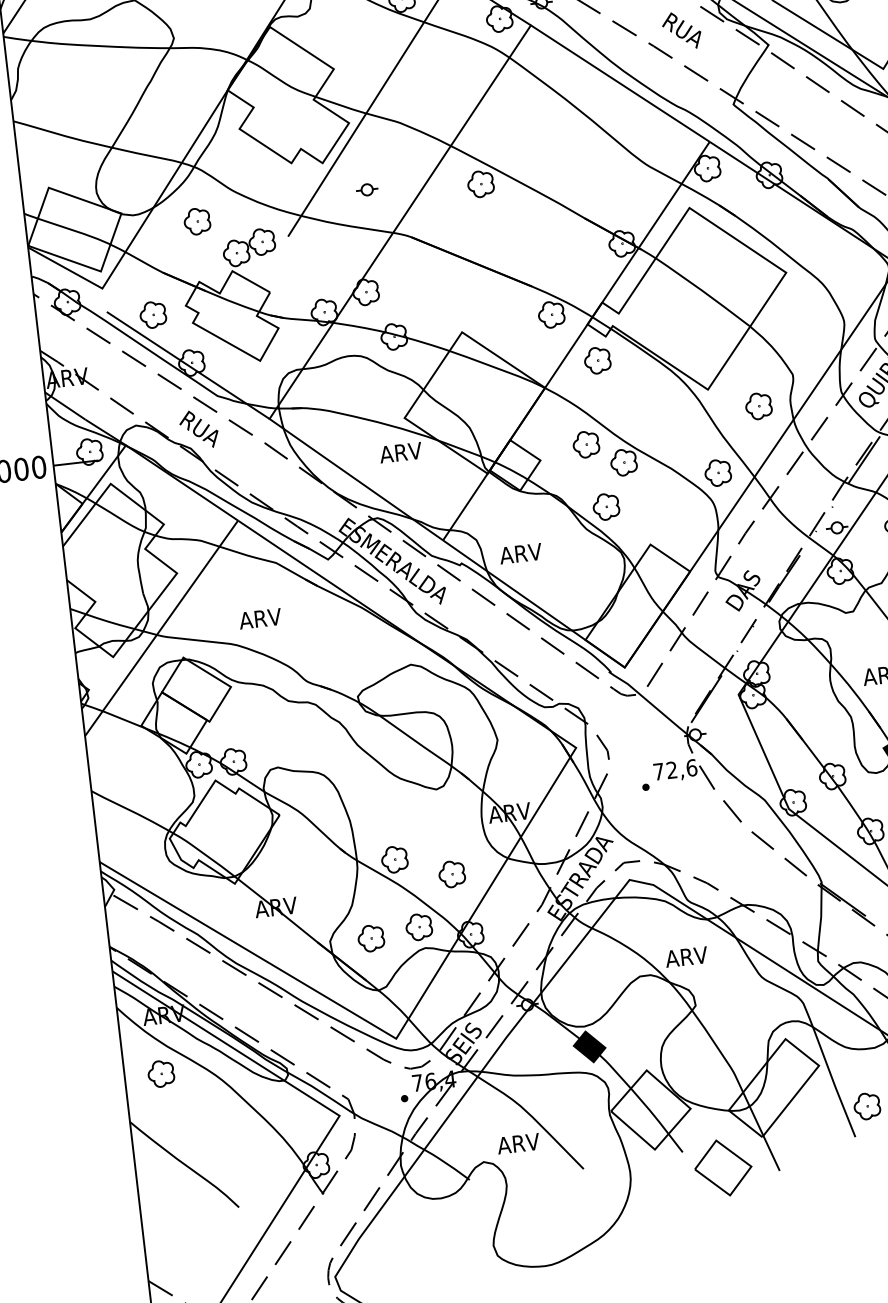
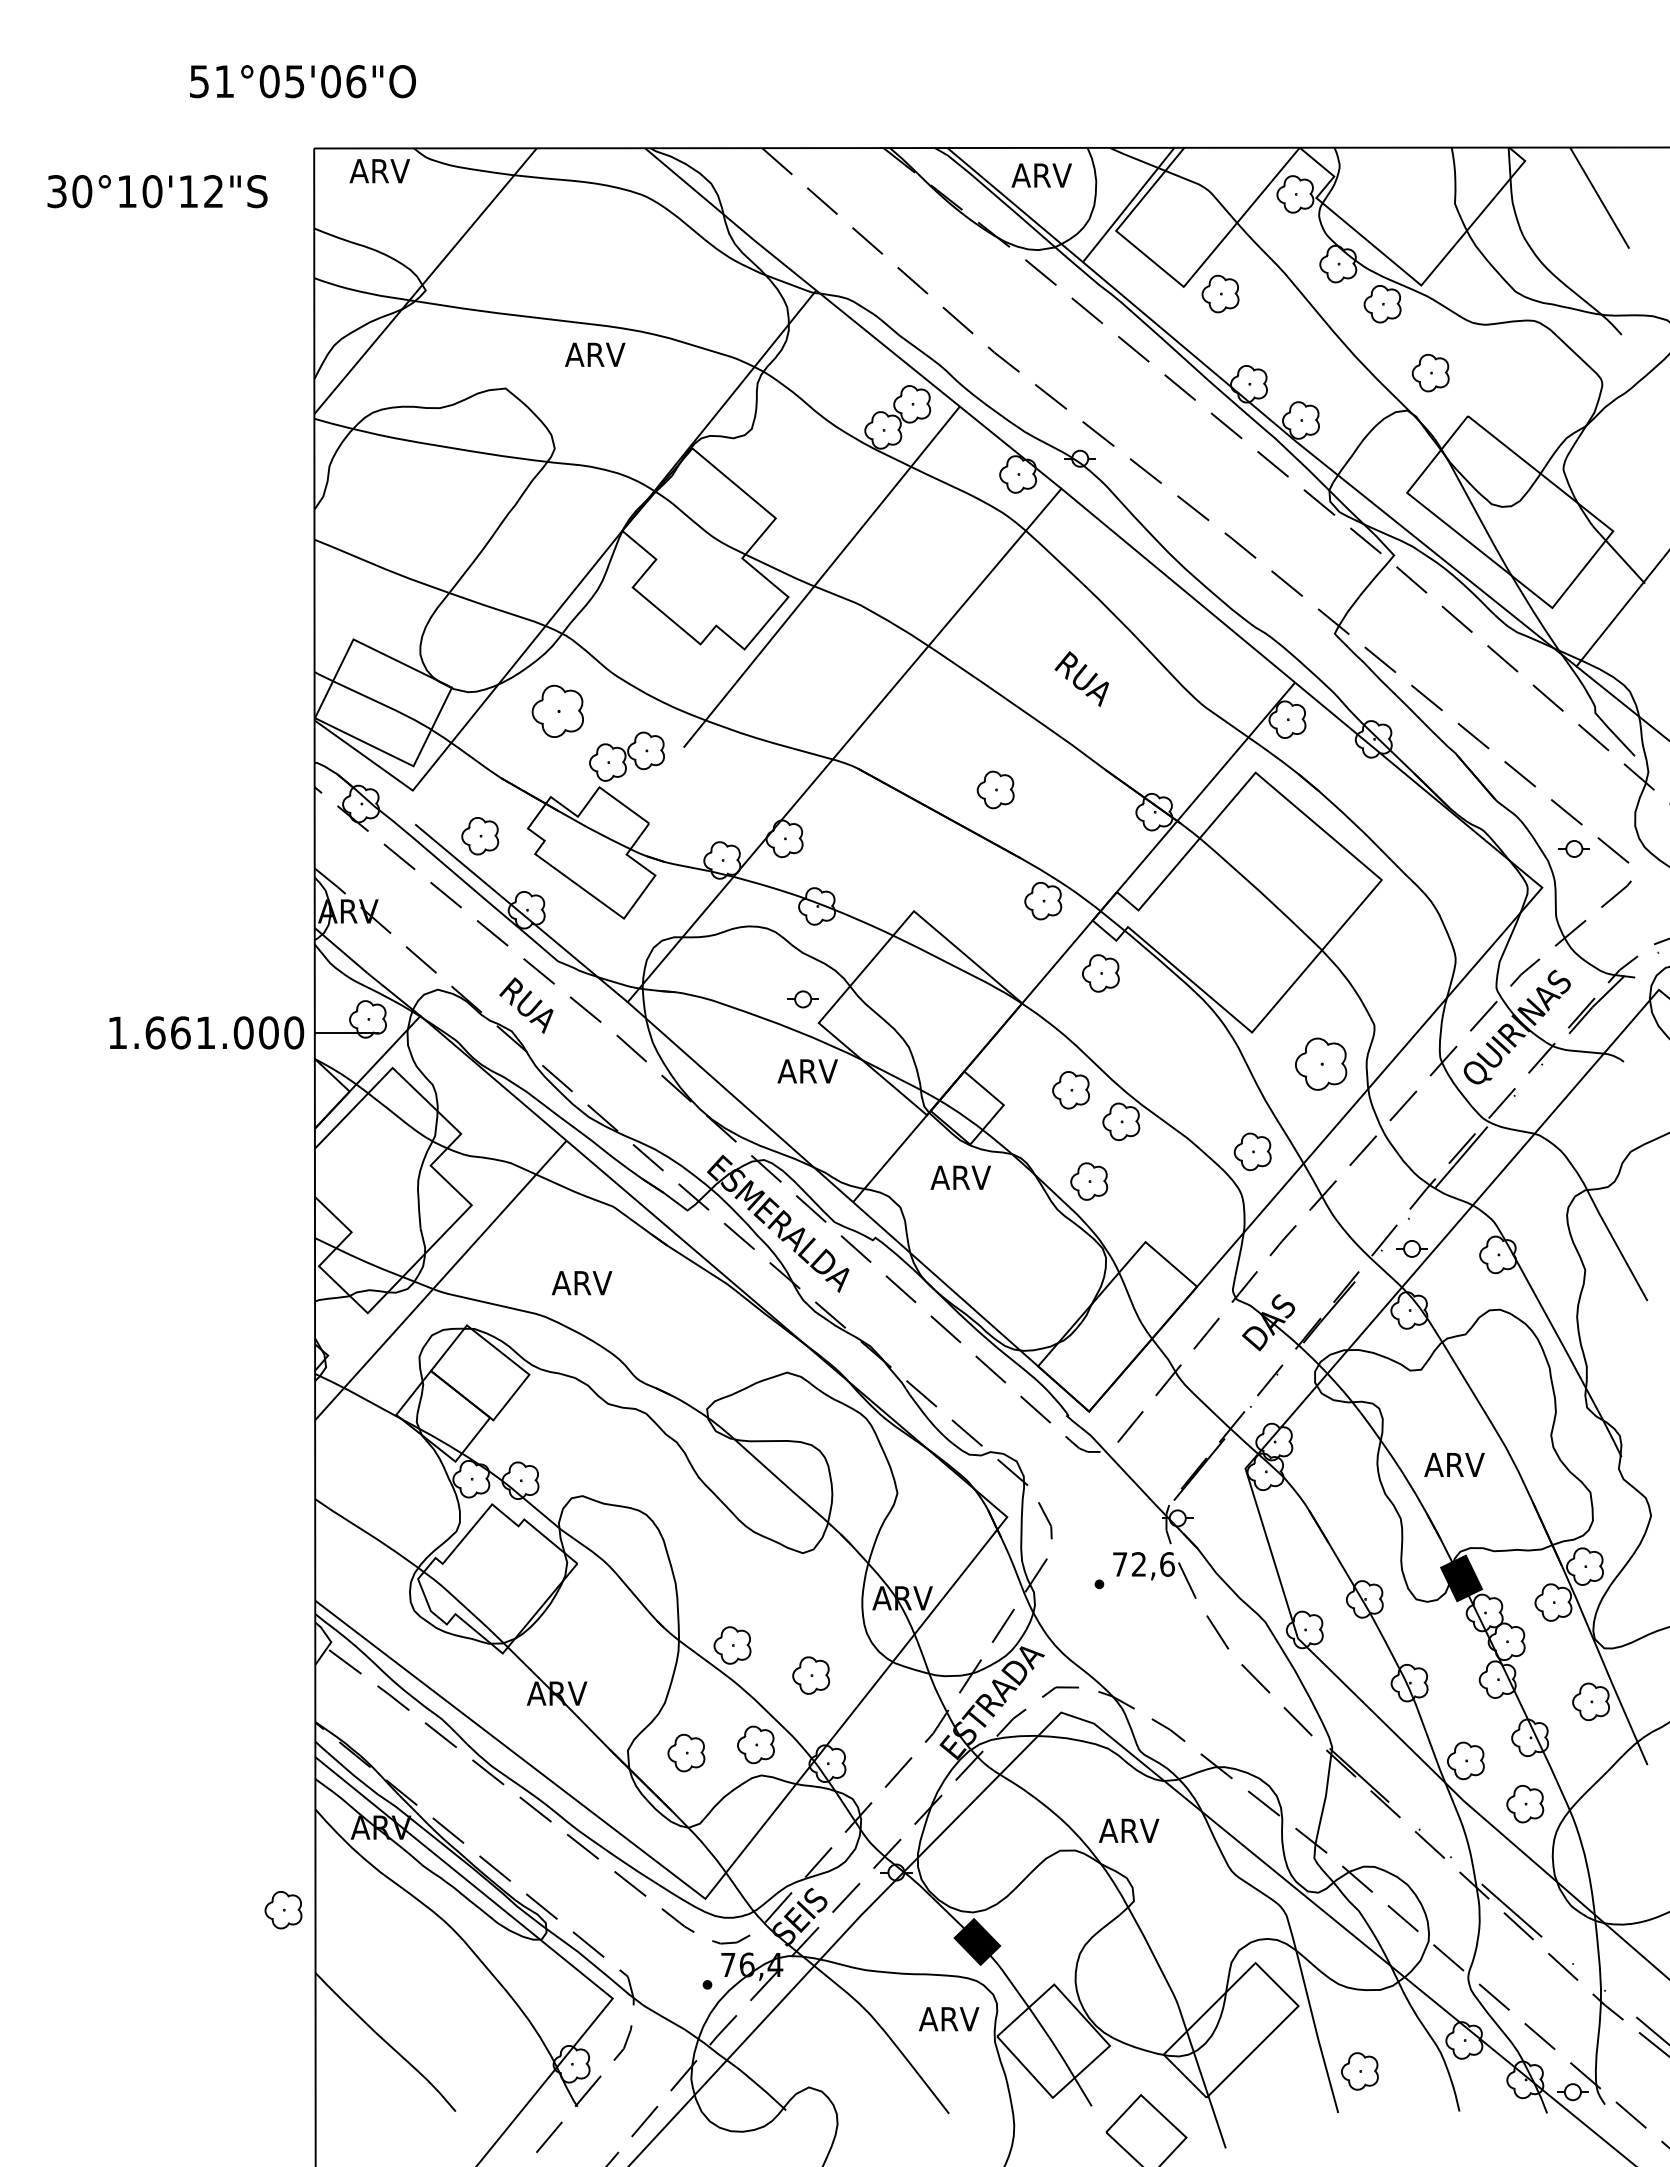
text: (681, 31) -> (1081, 679), moved
part: (480, 183) -> (995, 789), moved
part: (366, 189) -> (802, 999), moved
part: (197, 221) -> (557, 711), size x1.4
part: (759, 406) -> (1321, 1064), size x1.4
text: (520, 553) -> (960, 1177), moved
part: (161, 1074) -> (283, 1910), moved
text: (518, 1143) -> (949, 2019), moved

